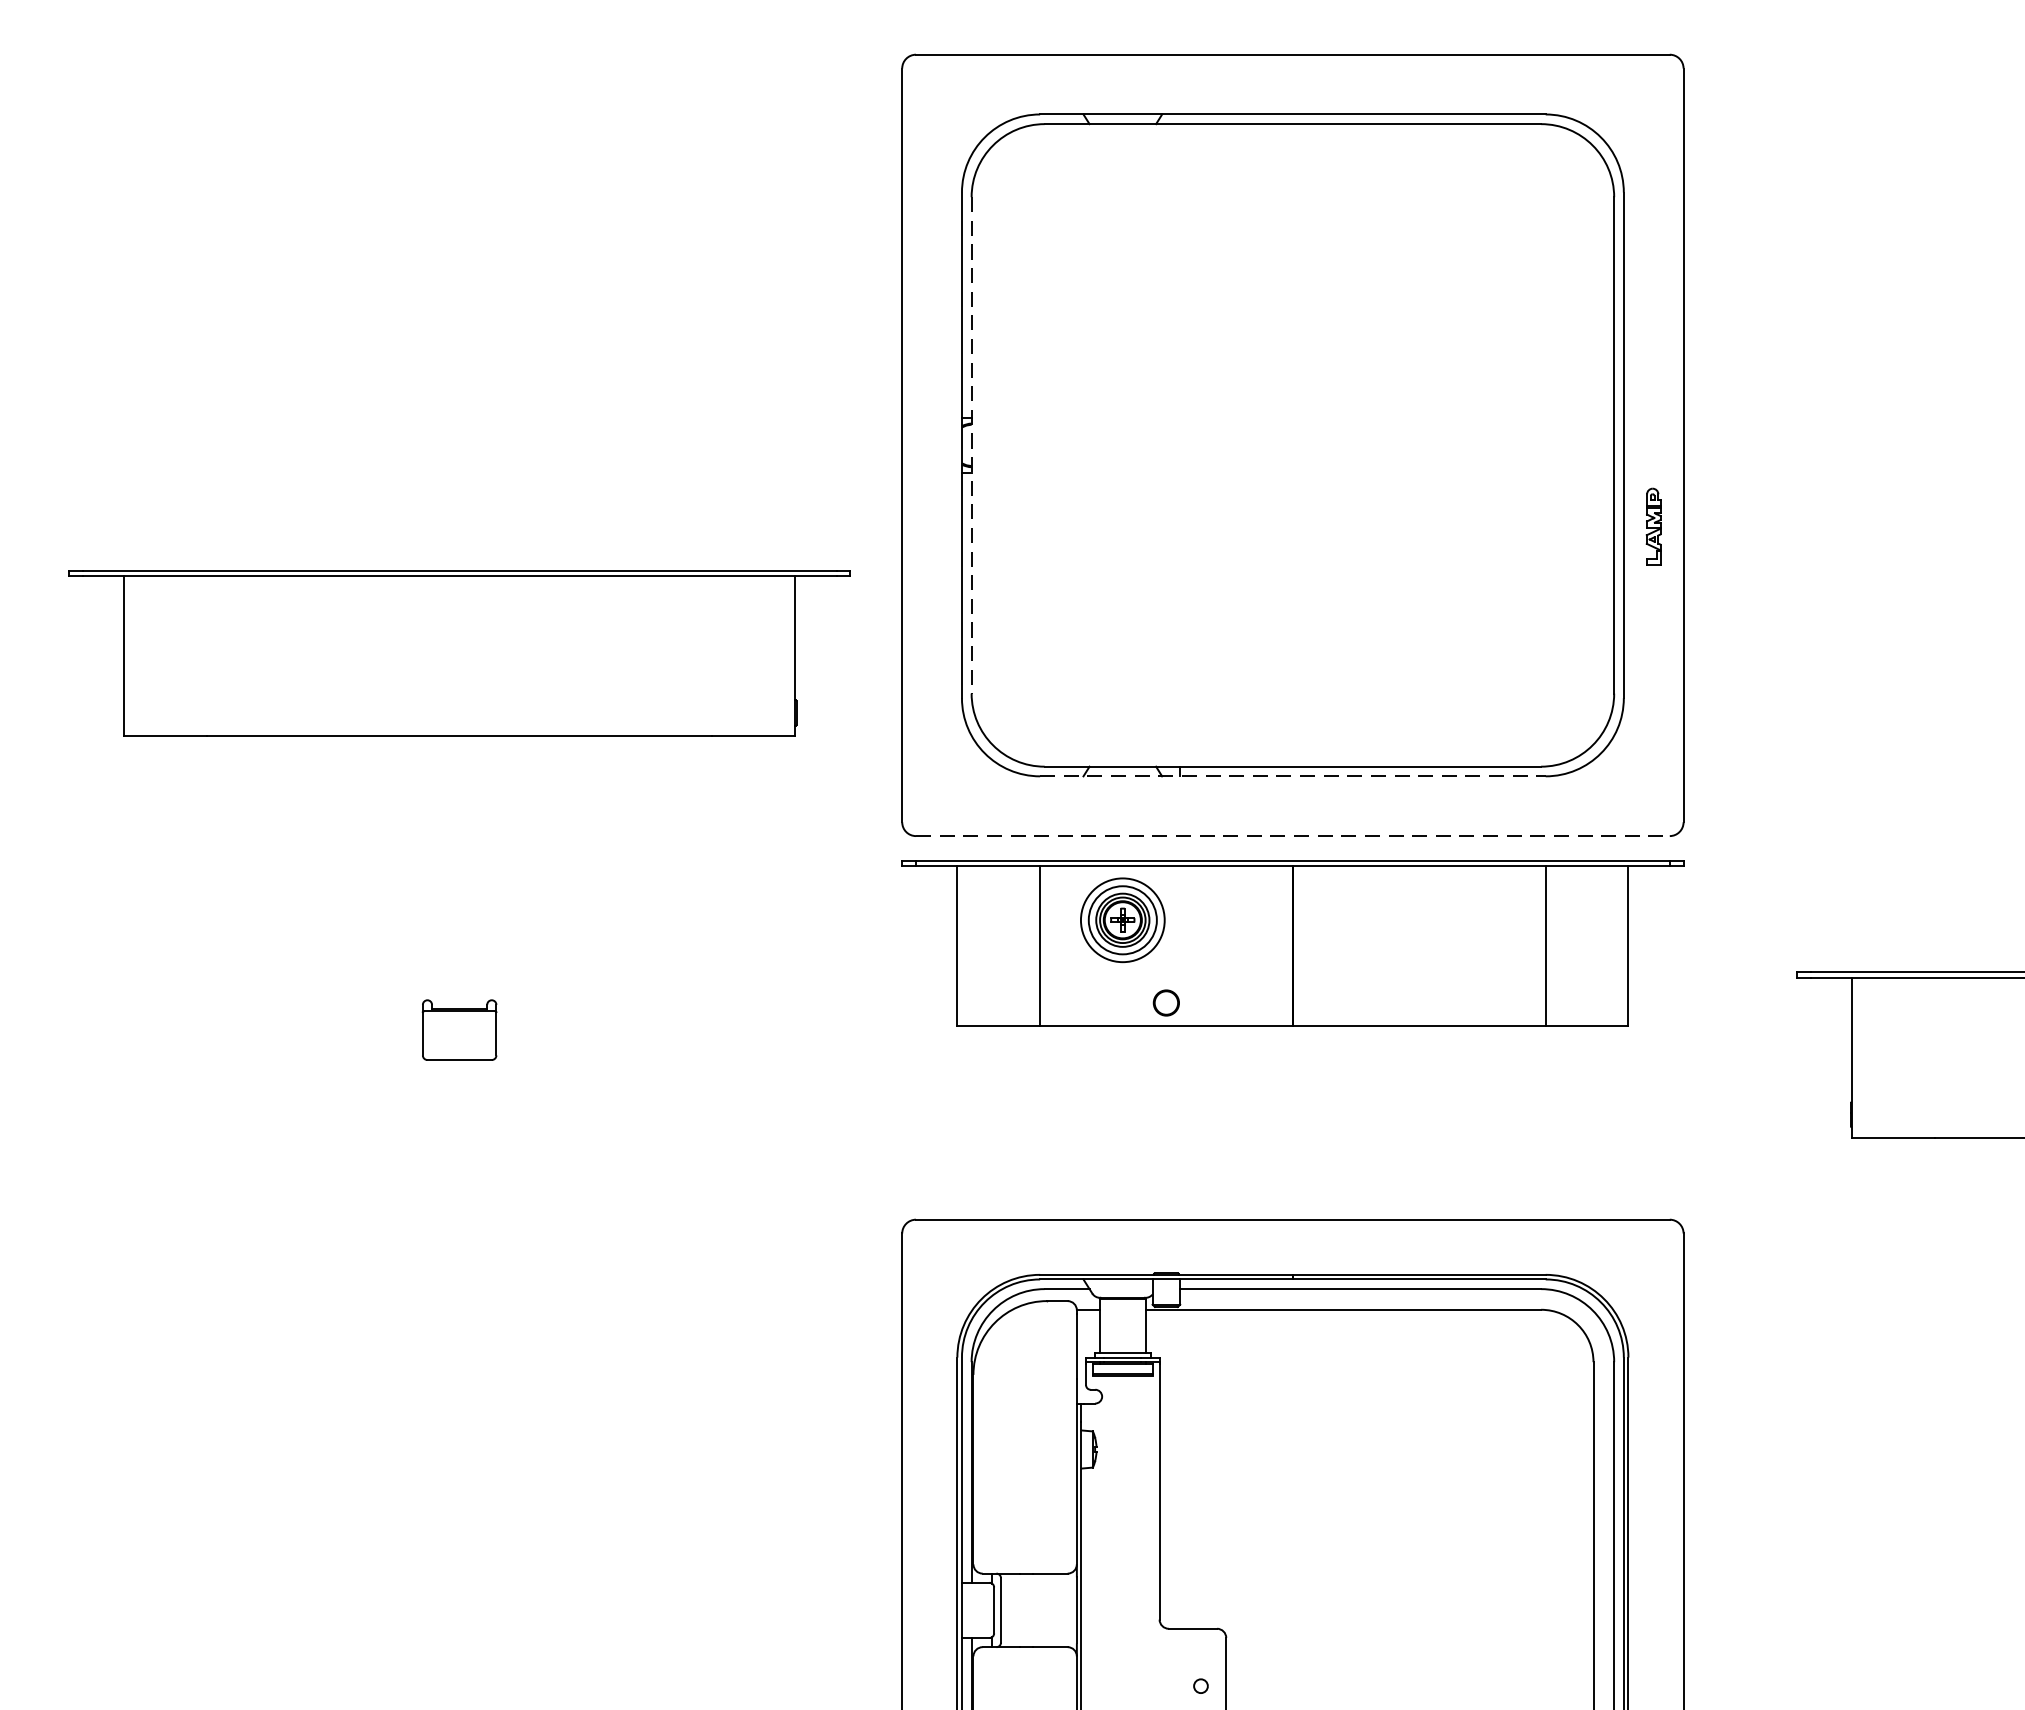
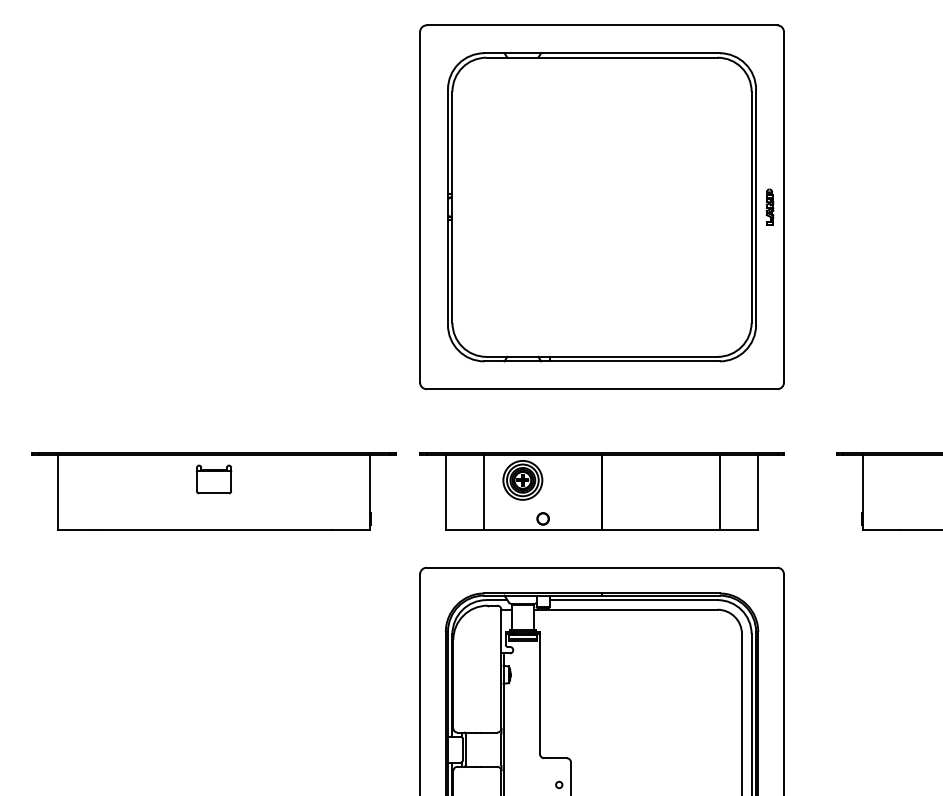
line: (971, 445) -> (452, 207), dashed -> solid
part: (1652, 525) -> (769, 206), moved
part: (458, 654) -> (213, 491), moved
line: (1293, 776) -> (602, 361), dashed -> solid
line: (1293, 836) -> (602, 389), dashed -> solid
part: (1291, 944) -> (601, 491), moved

